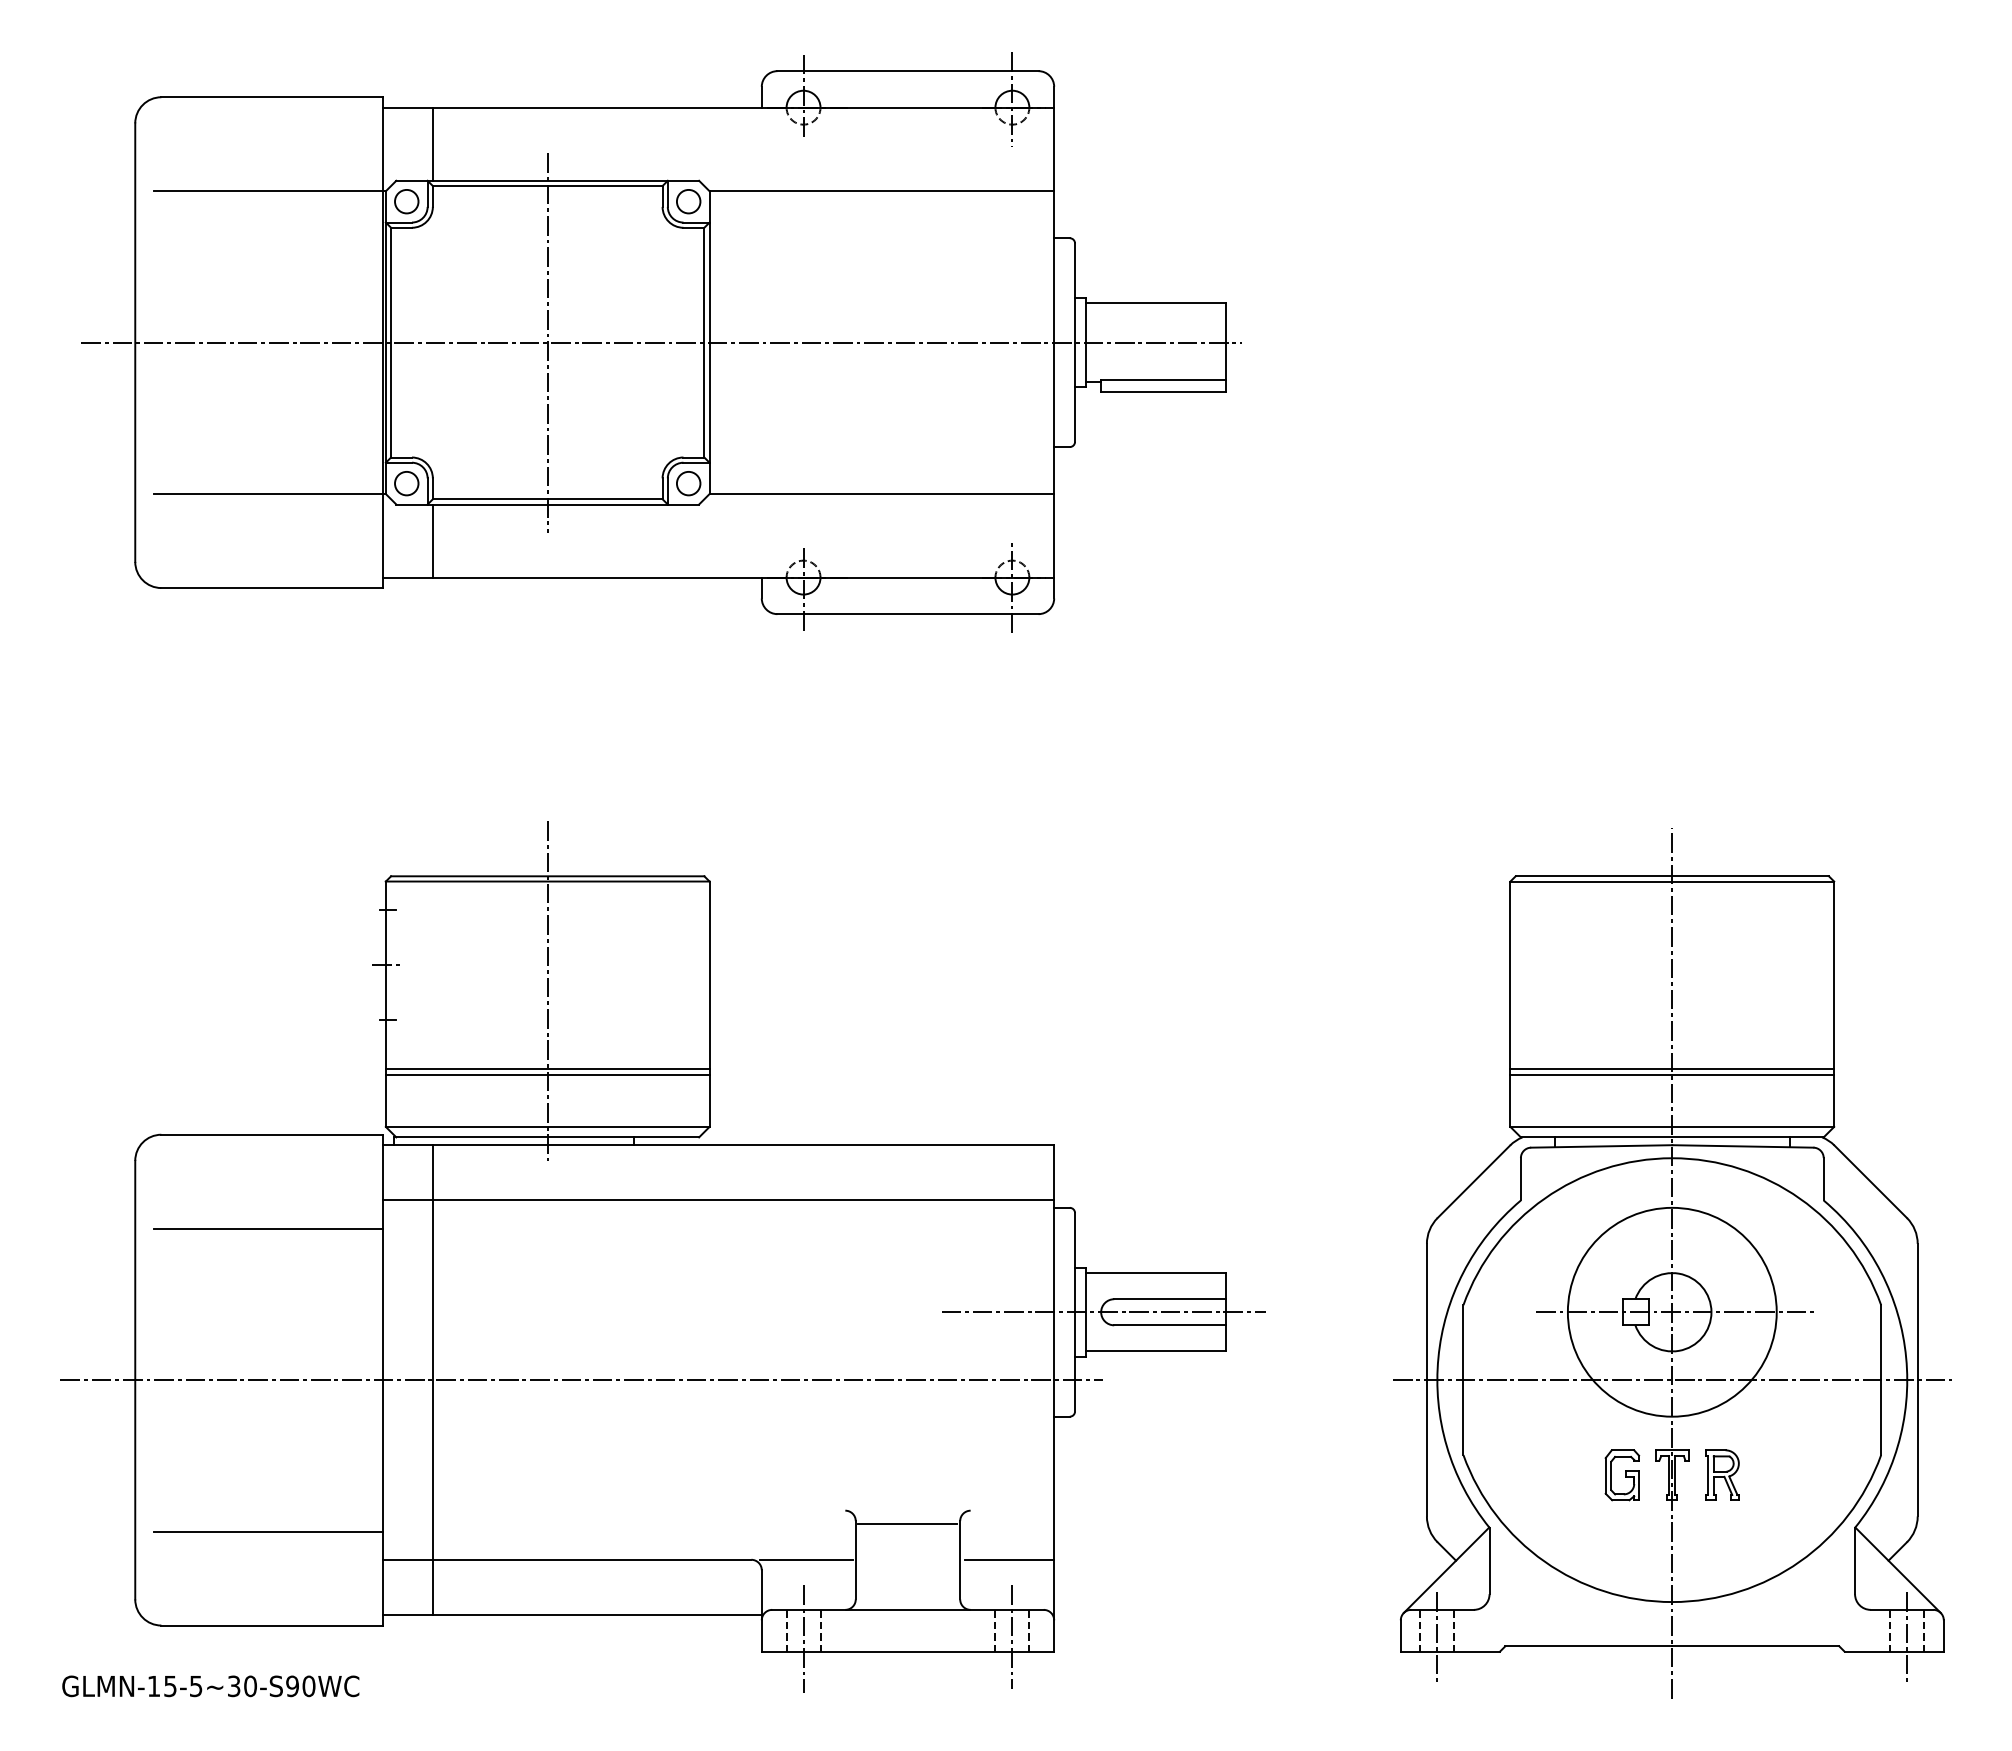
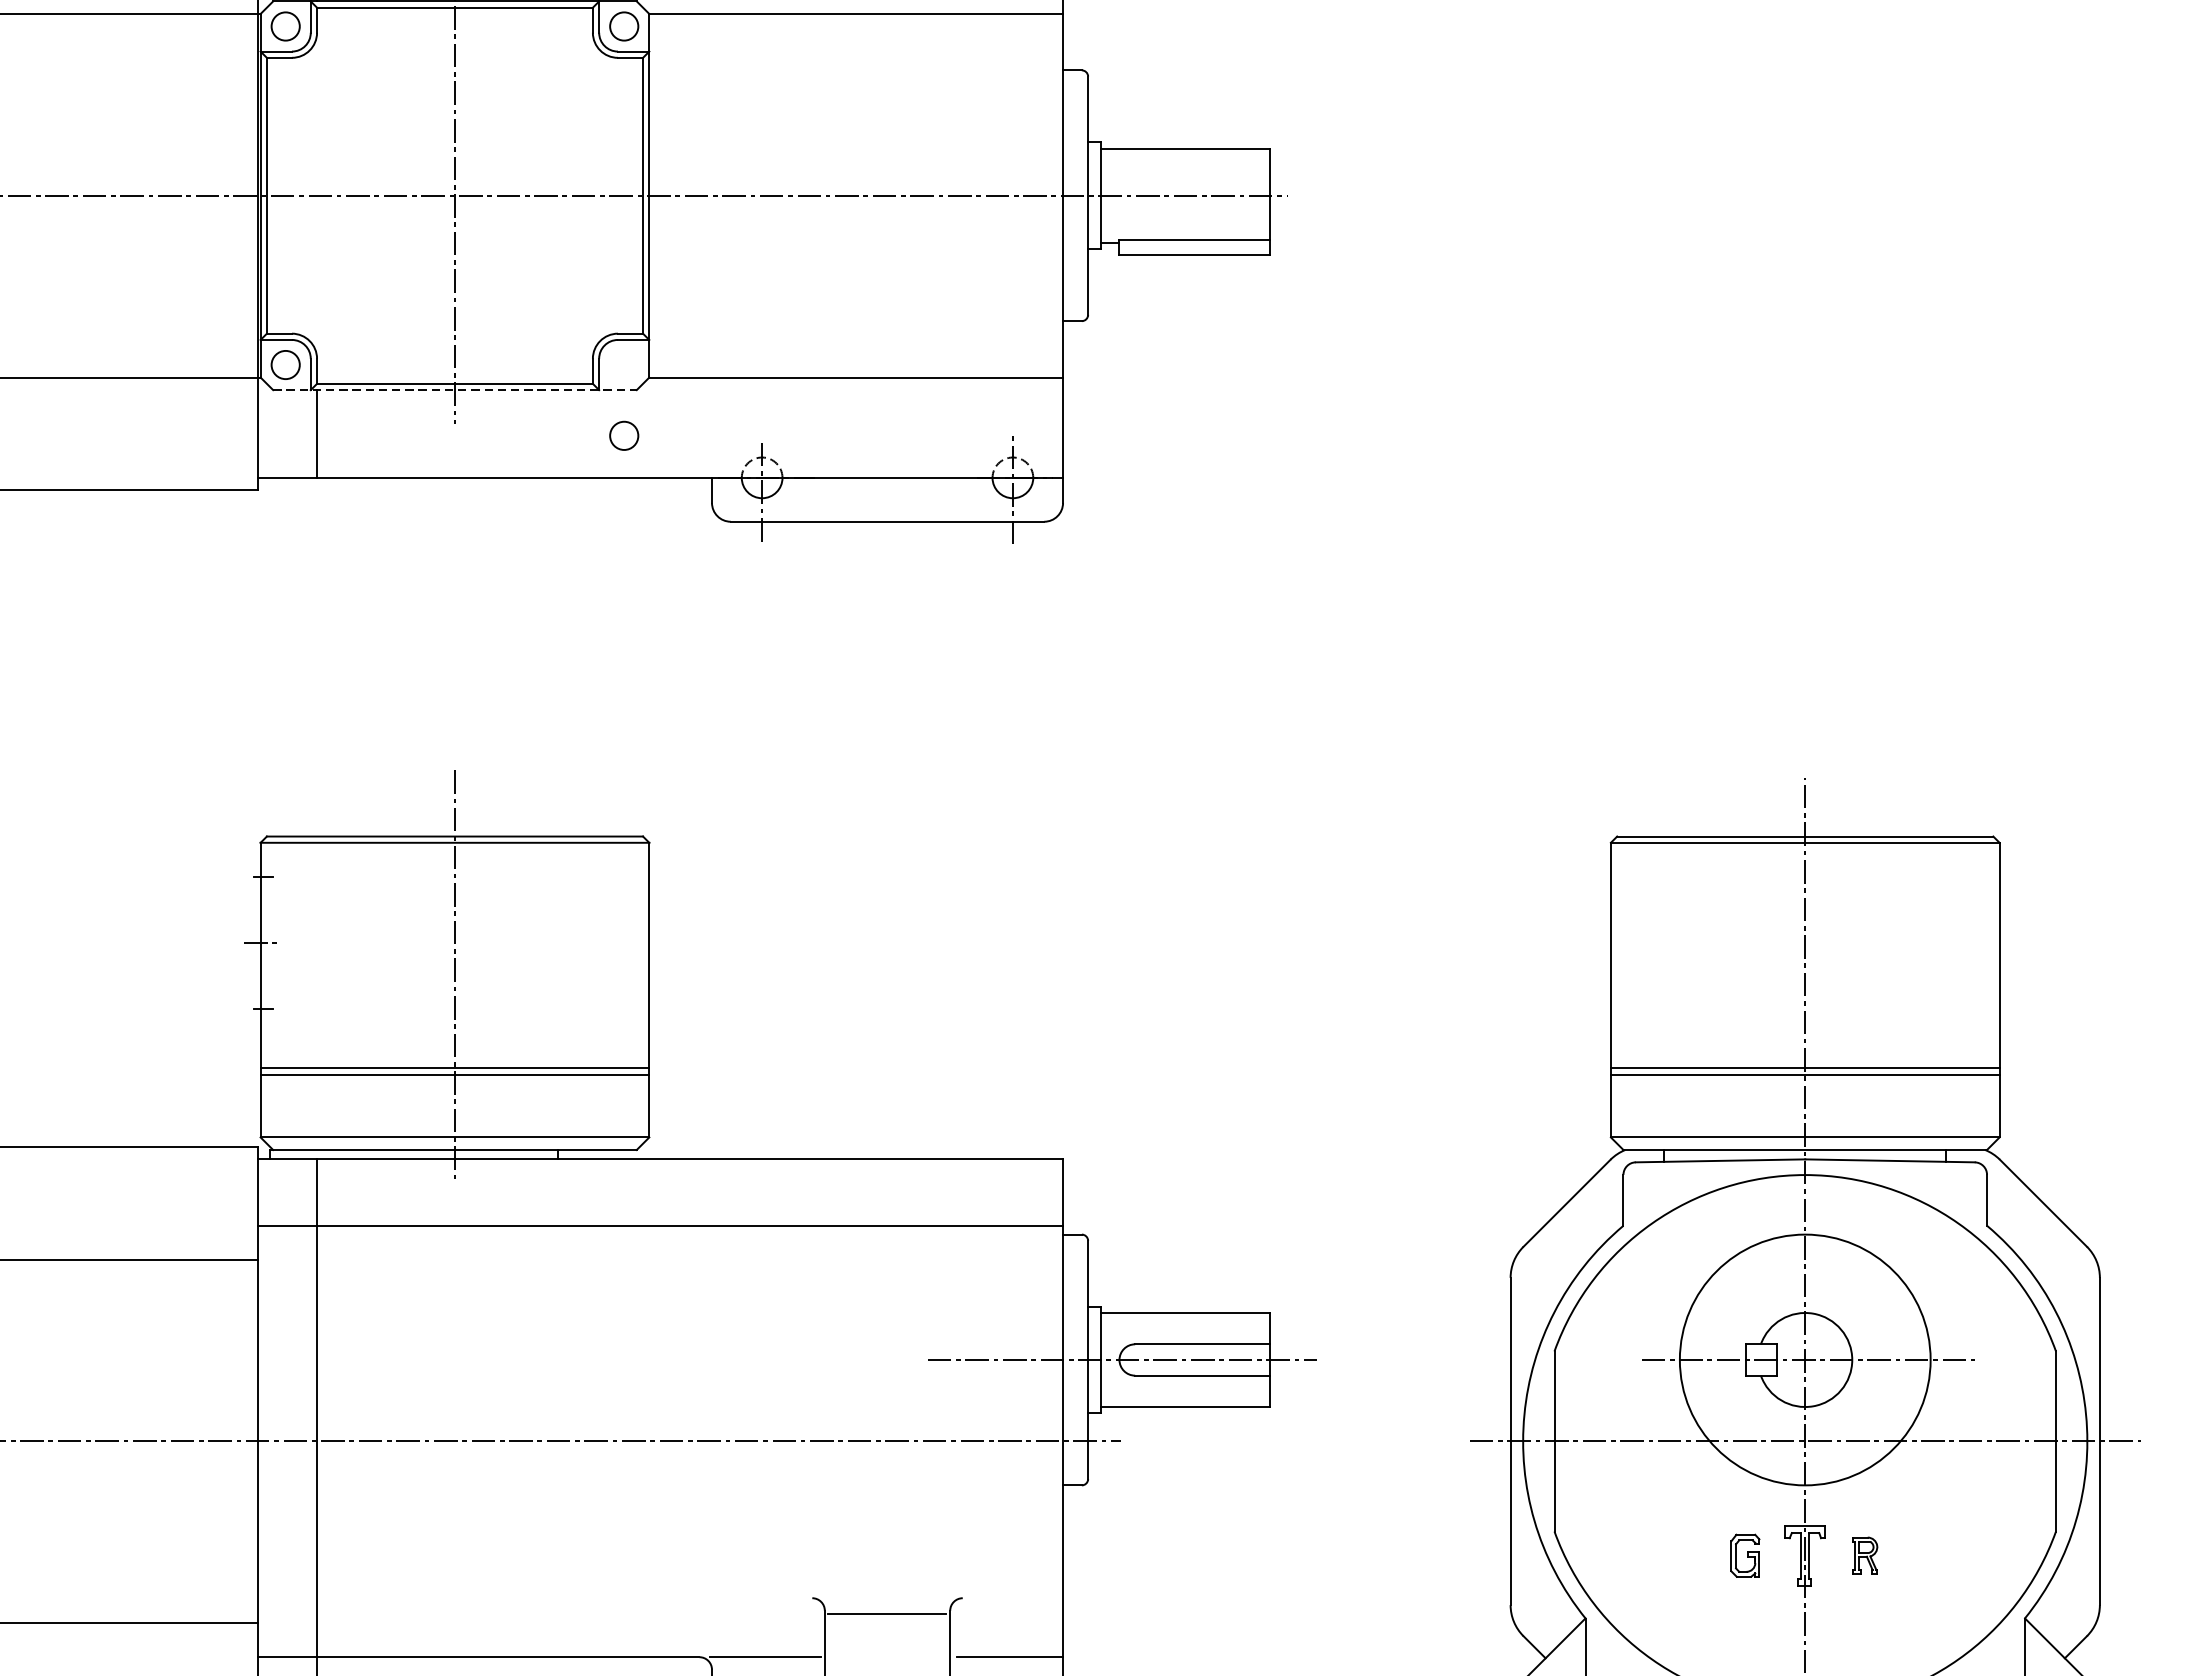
circle: (688, 483) -> (623, 435), moved
line: (548, 504) -> (455, 390), solid -> dashed
part: (1722, 1474) -> (1865, 1554), size x0.6
part: (1622, 1475) -> (1745, 1555), size x0.7

